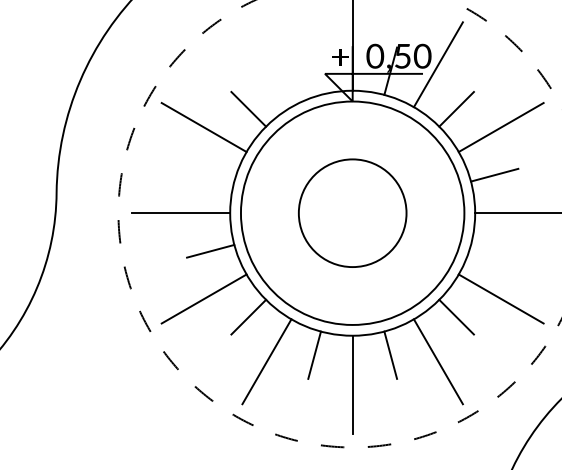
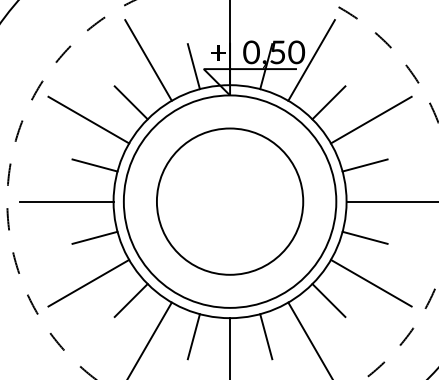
line: (266, 64) -> (148, 60), added
line: (314, 70) -> (193, 65), added
line: (210, 174) -> (94, 164), added
circle: (352, 213) -> (229, 201), size x1.43
line: (494, 250) -> (364, 237), added

